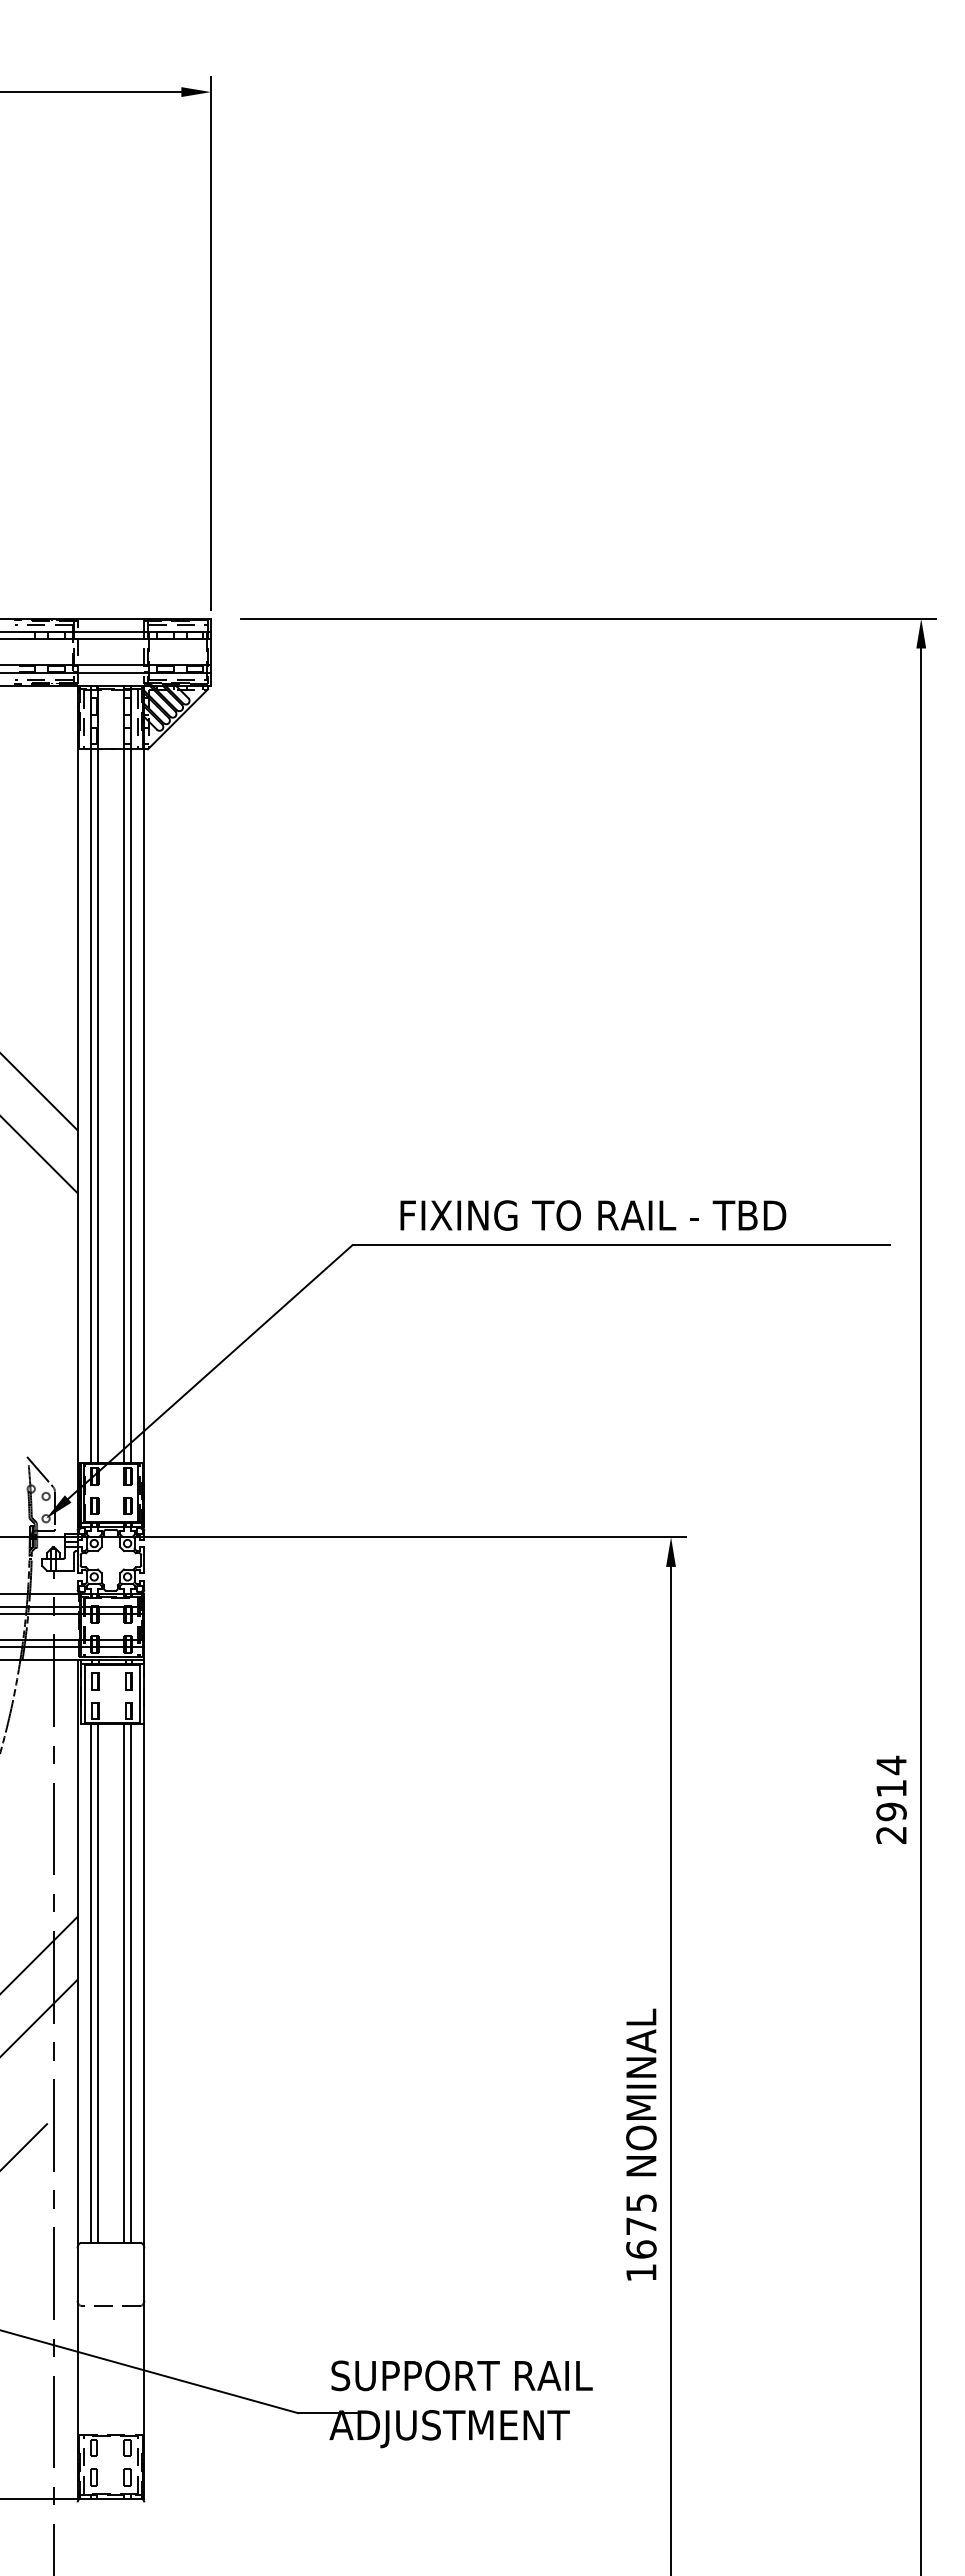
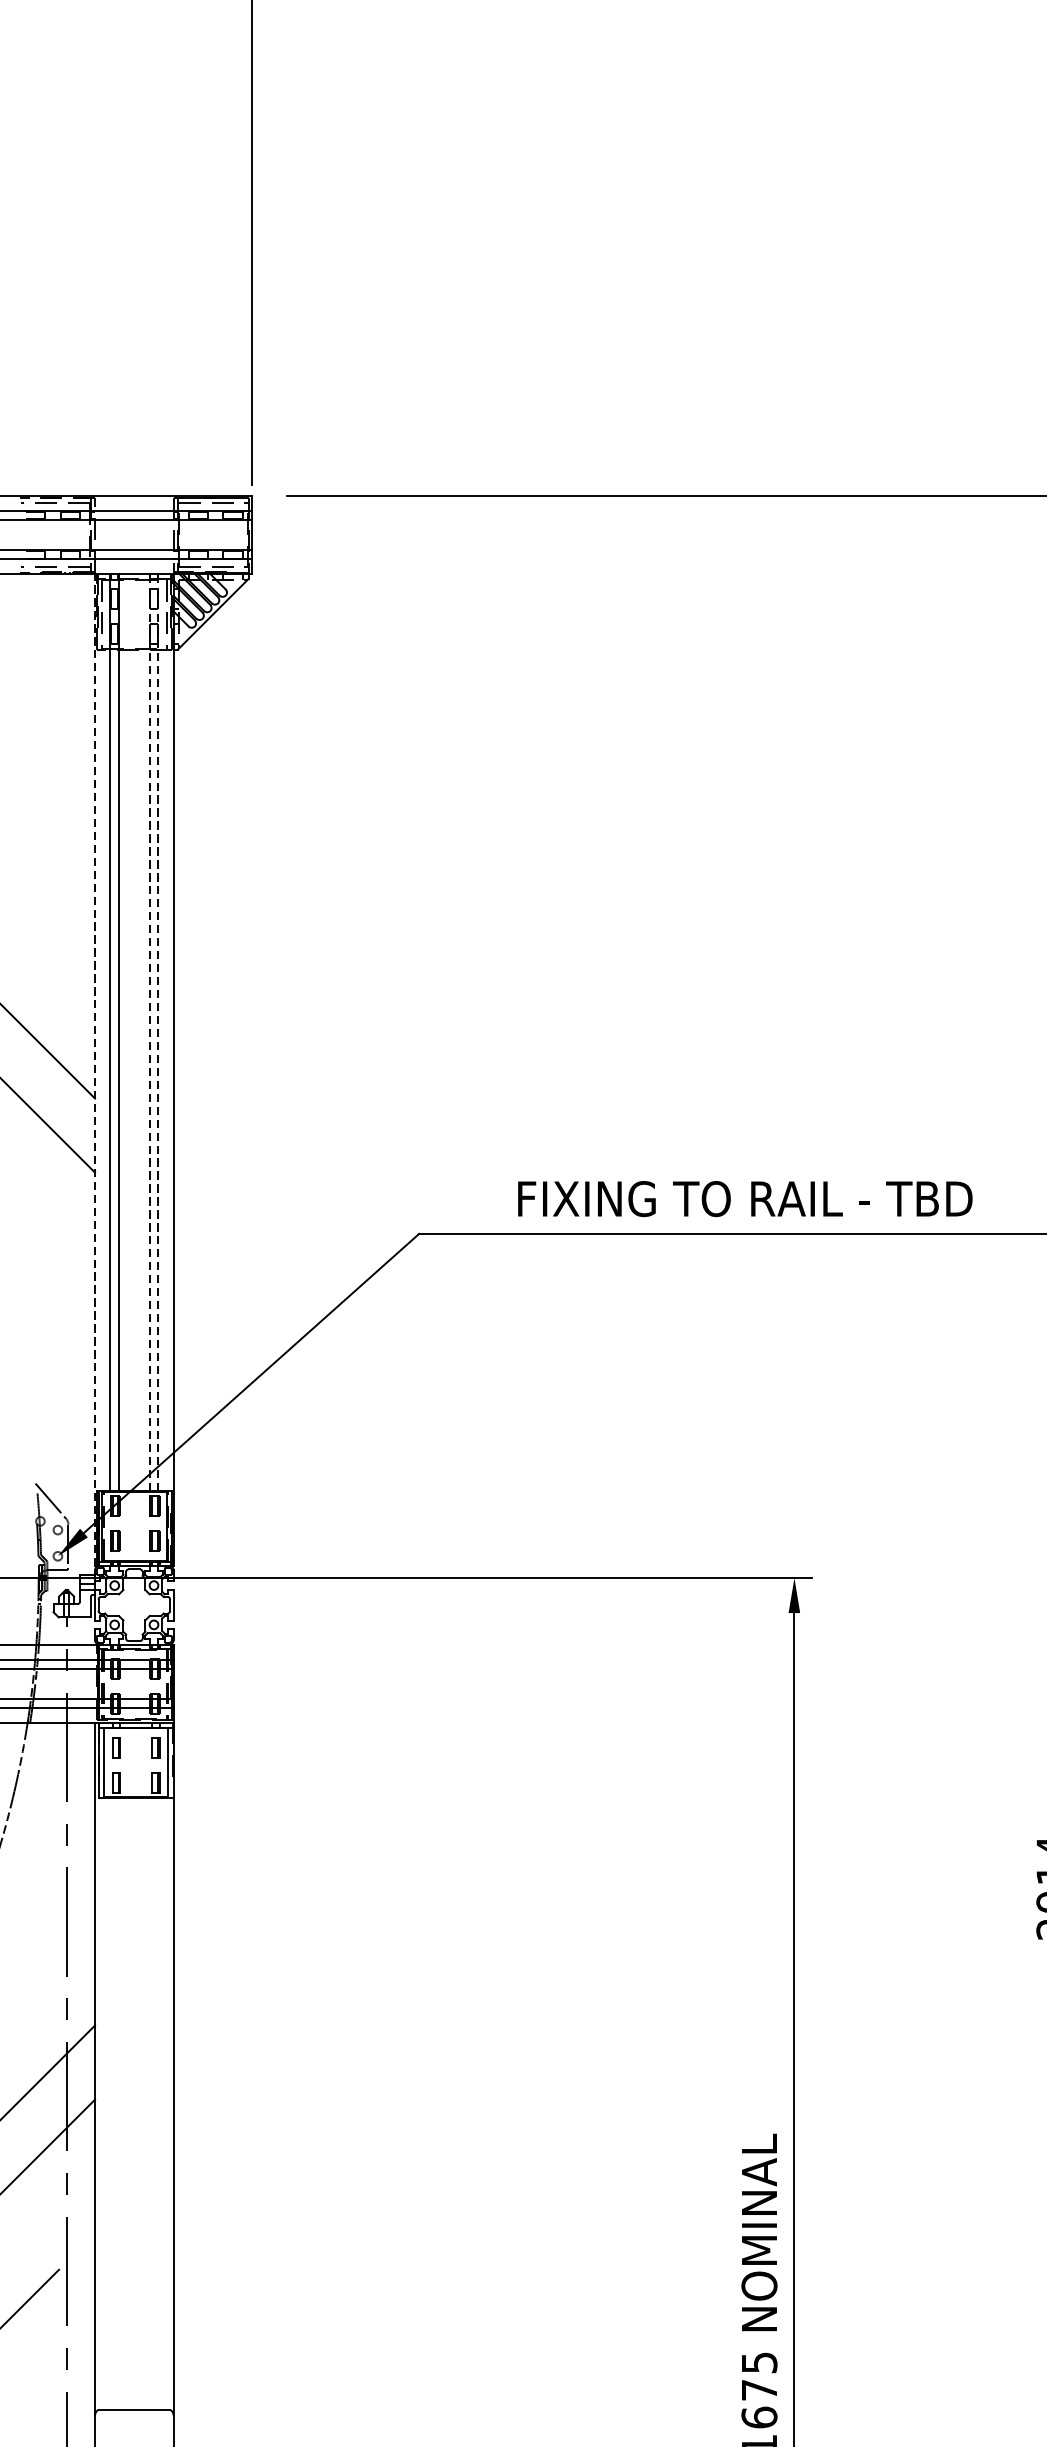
line: (123, 1074) -> (149, 1032), solid -> dashed
line: (131, 1074) -> (158, 1032), solid -> dashed
line: (77, 1106) -> (94, 1070), solid -> dashed
text: (593, 1215) -> (745, 1198), moved
line: (90, 1983) -> (110, 2104), removed
line: (97, 1983) -> (118, 2104), removed
line: (123, 1983) -> (149, 2104), removed
line: (131, 1983) -> (158, 2104), removed

